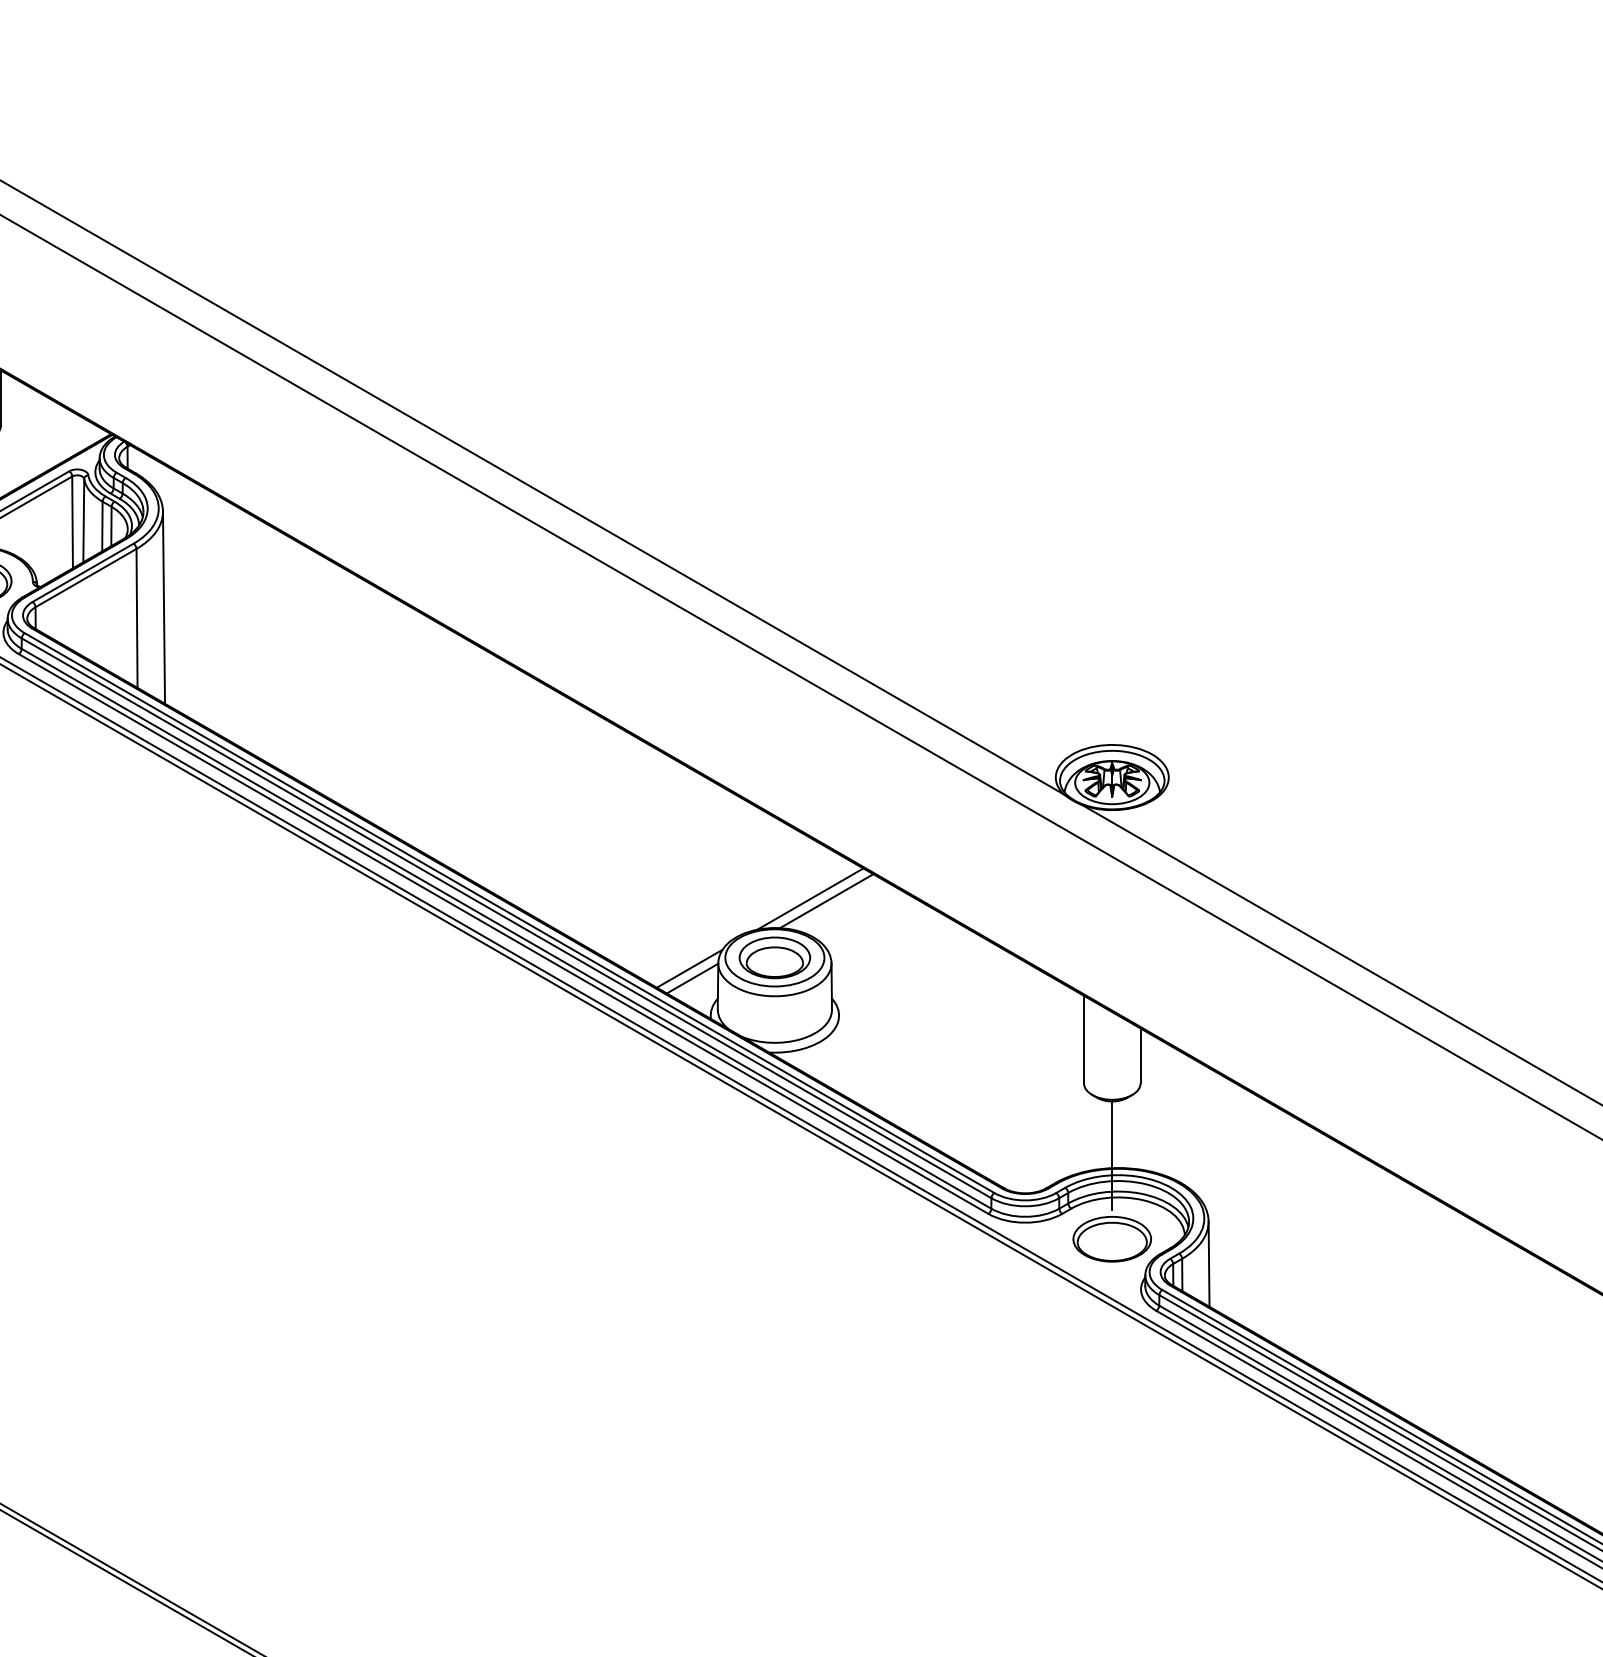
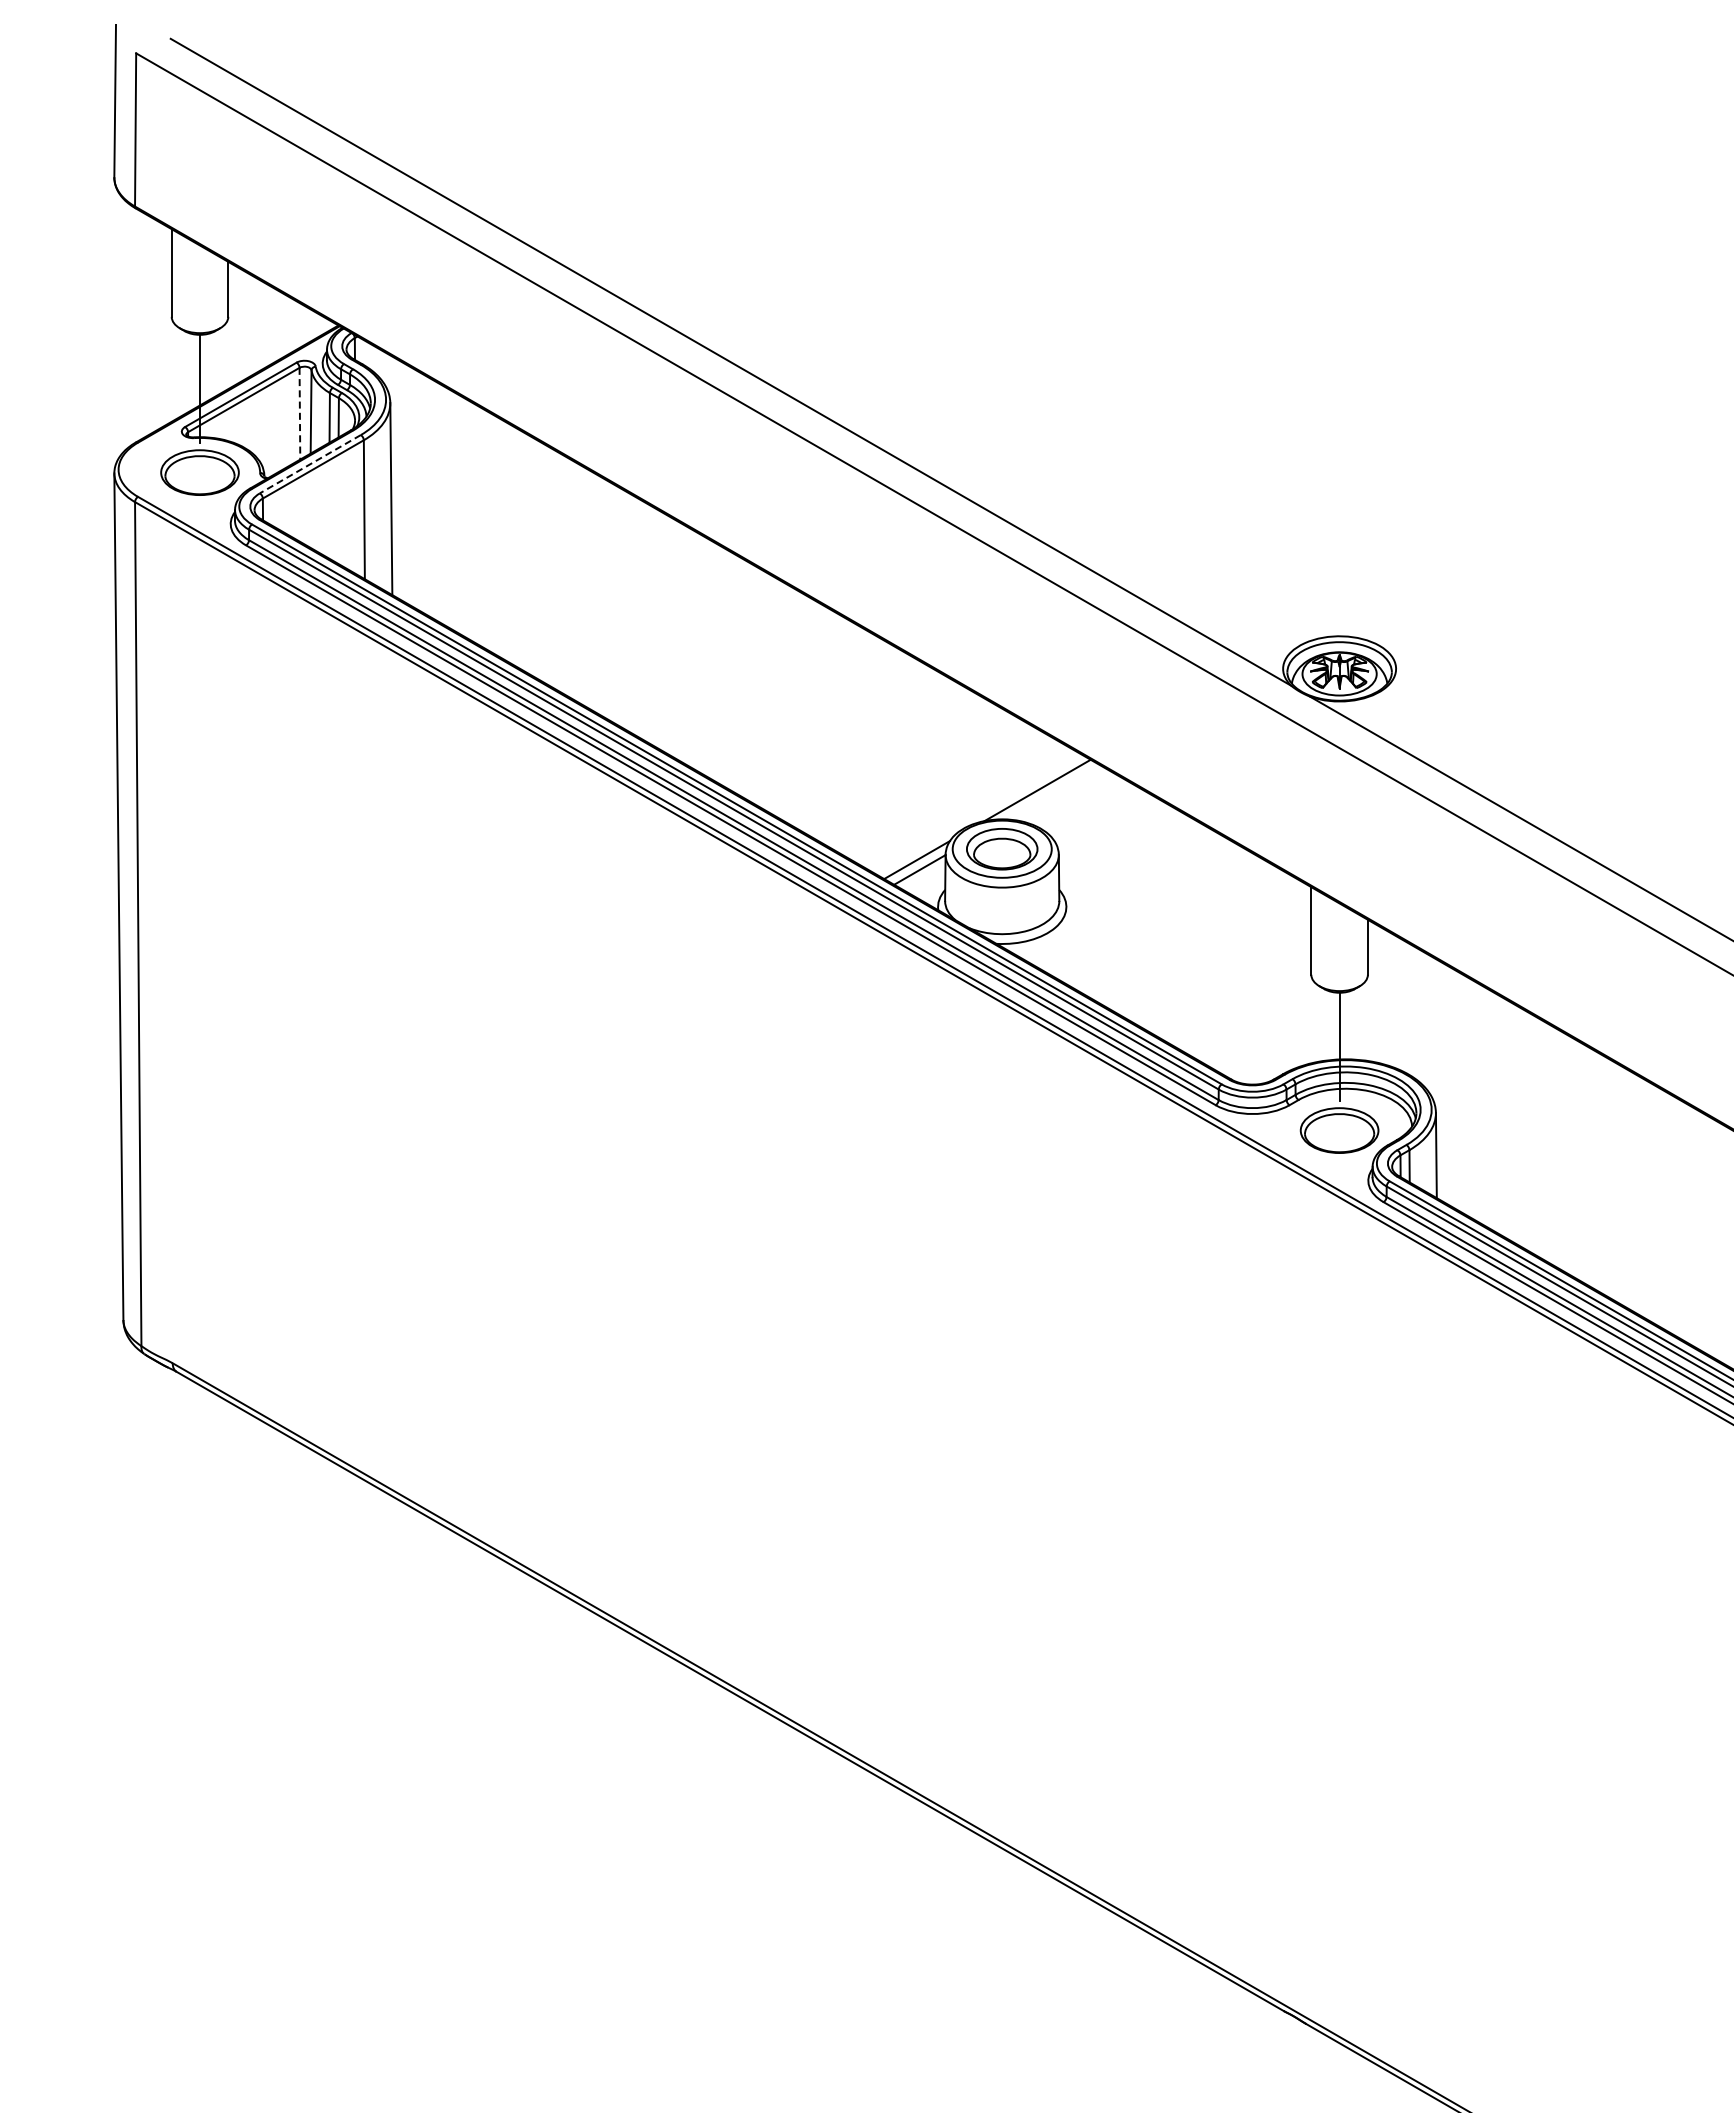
line: (72, 522) -> (299, 413), solid -> dashed
line: (82, 573) -> (309, 464), solid -> dashed
line: (826, 901) -> (1053, 792), removed

